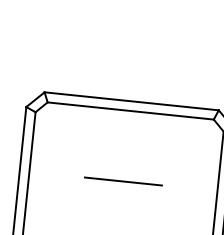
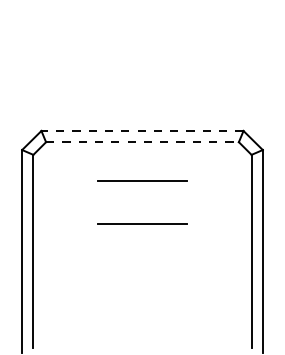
line: (131, 100) -> (142, 130), solid -> dashed
line: (130, 111) -> (142, 142), solid -> dashed
line: (127, 144) -> (142, 180), added

